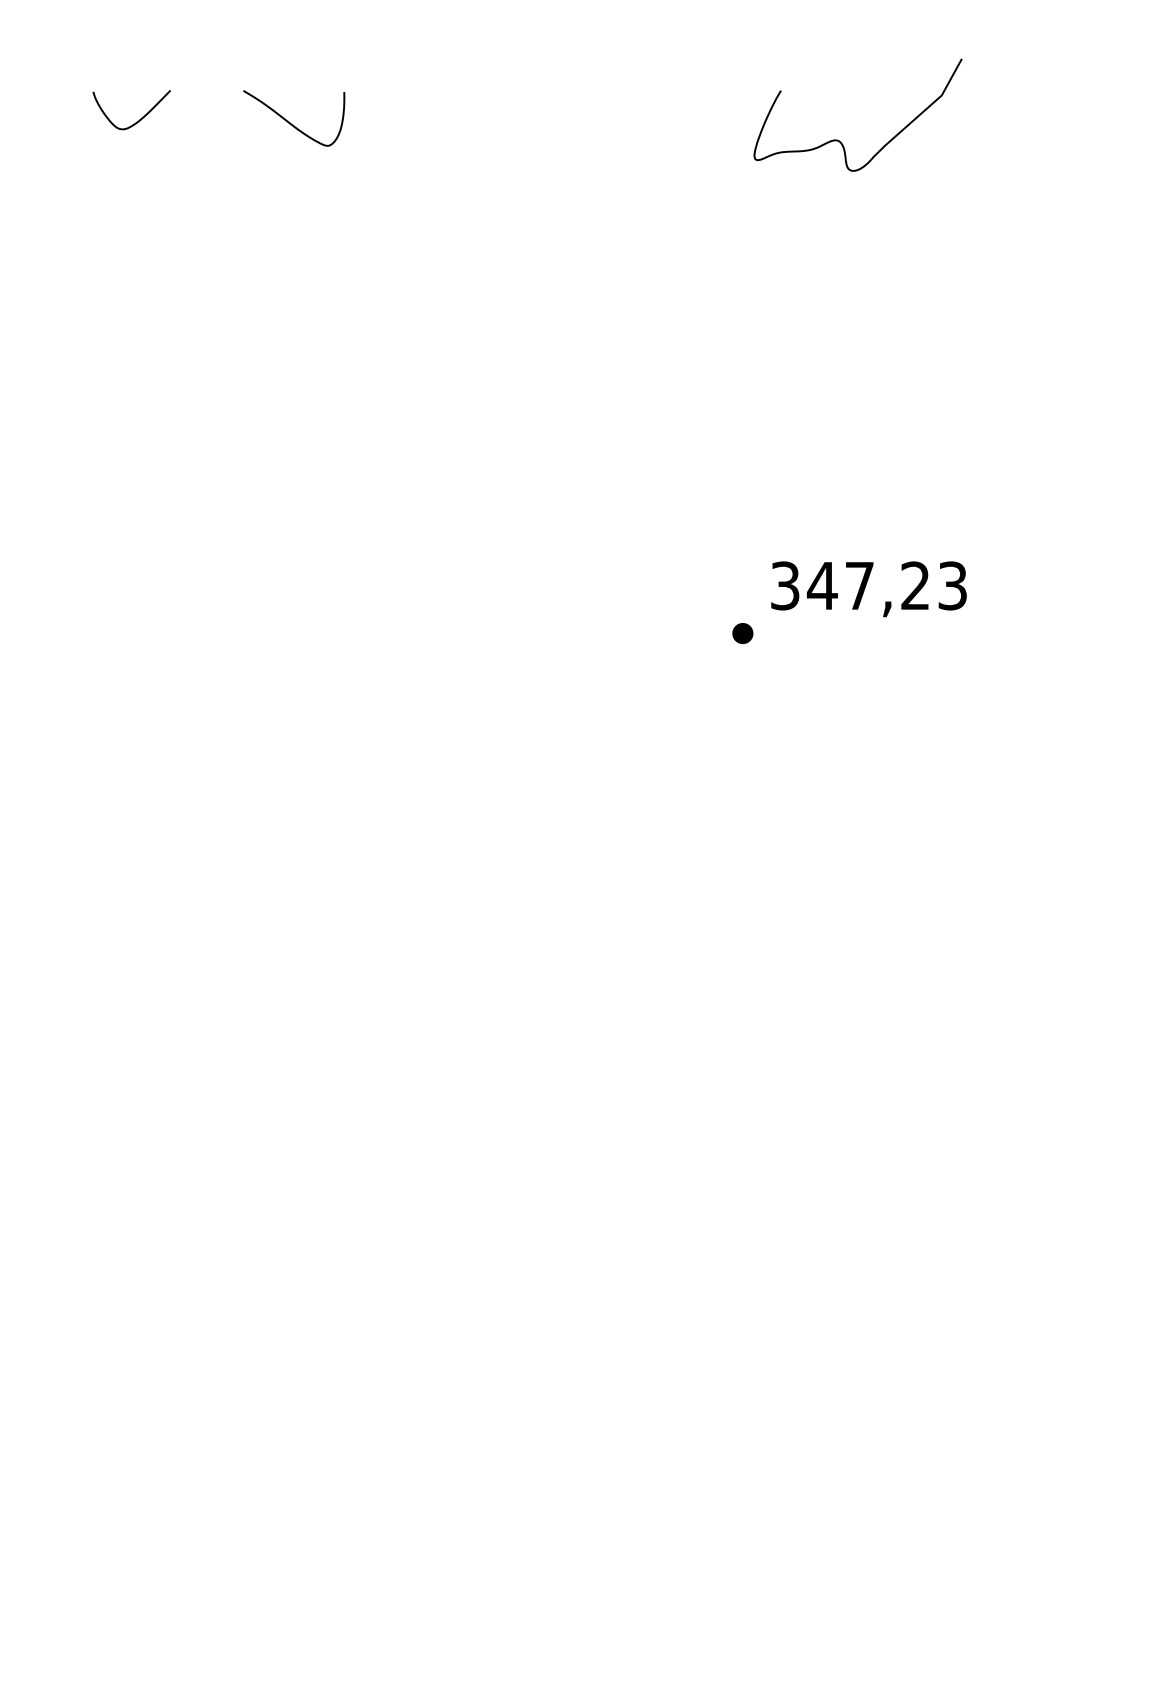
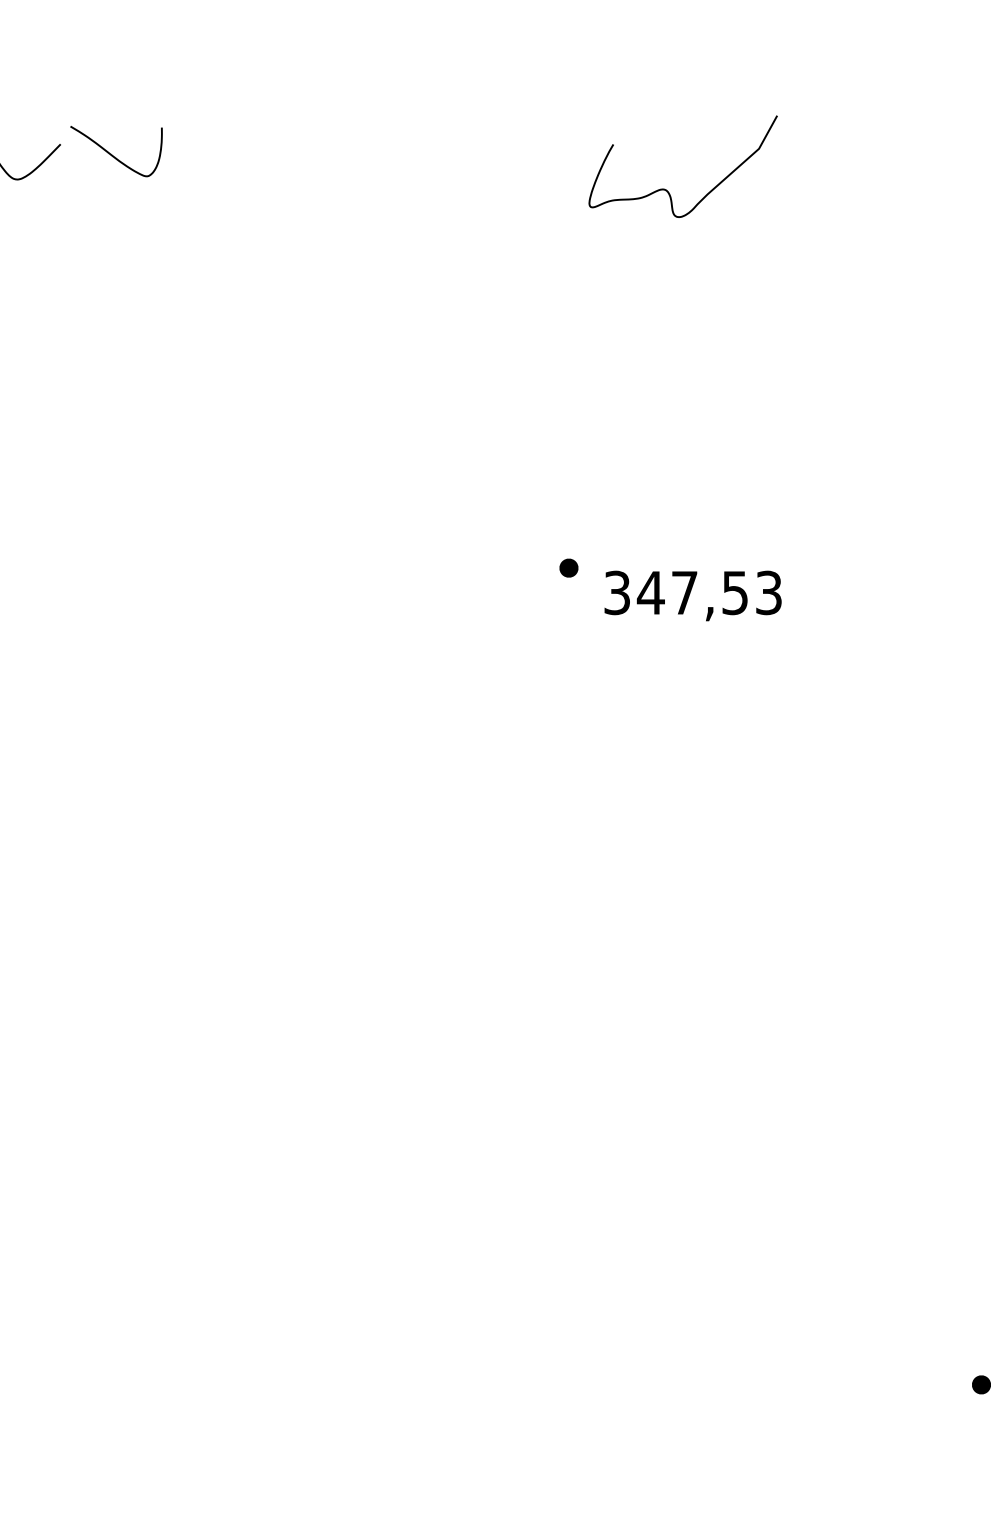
curve: (290, 122) -> (113, 155), moved
text: (915, 585) -> (735, 592), 347,23 -> 347,53
part: (742, 633) -> (568, 568), moved

